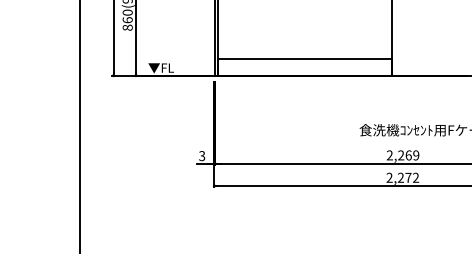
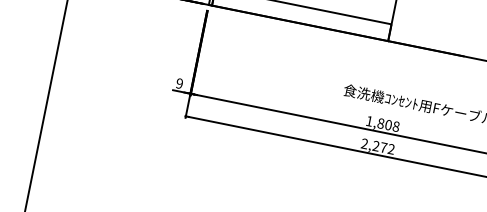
text: (202, 155) -> (180, 83), 3 -> 9
text: (402, 155) -> (382, 123), 2,269 -> 1,808

